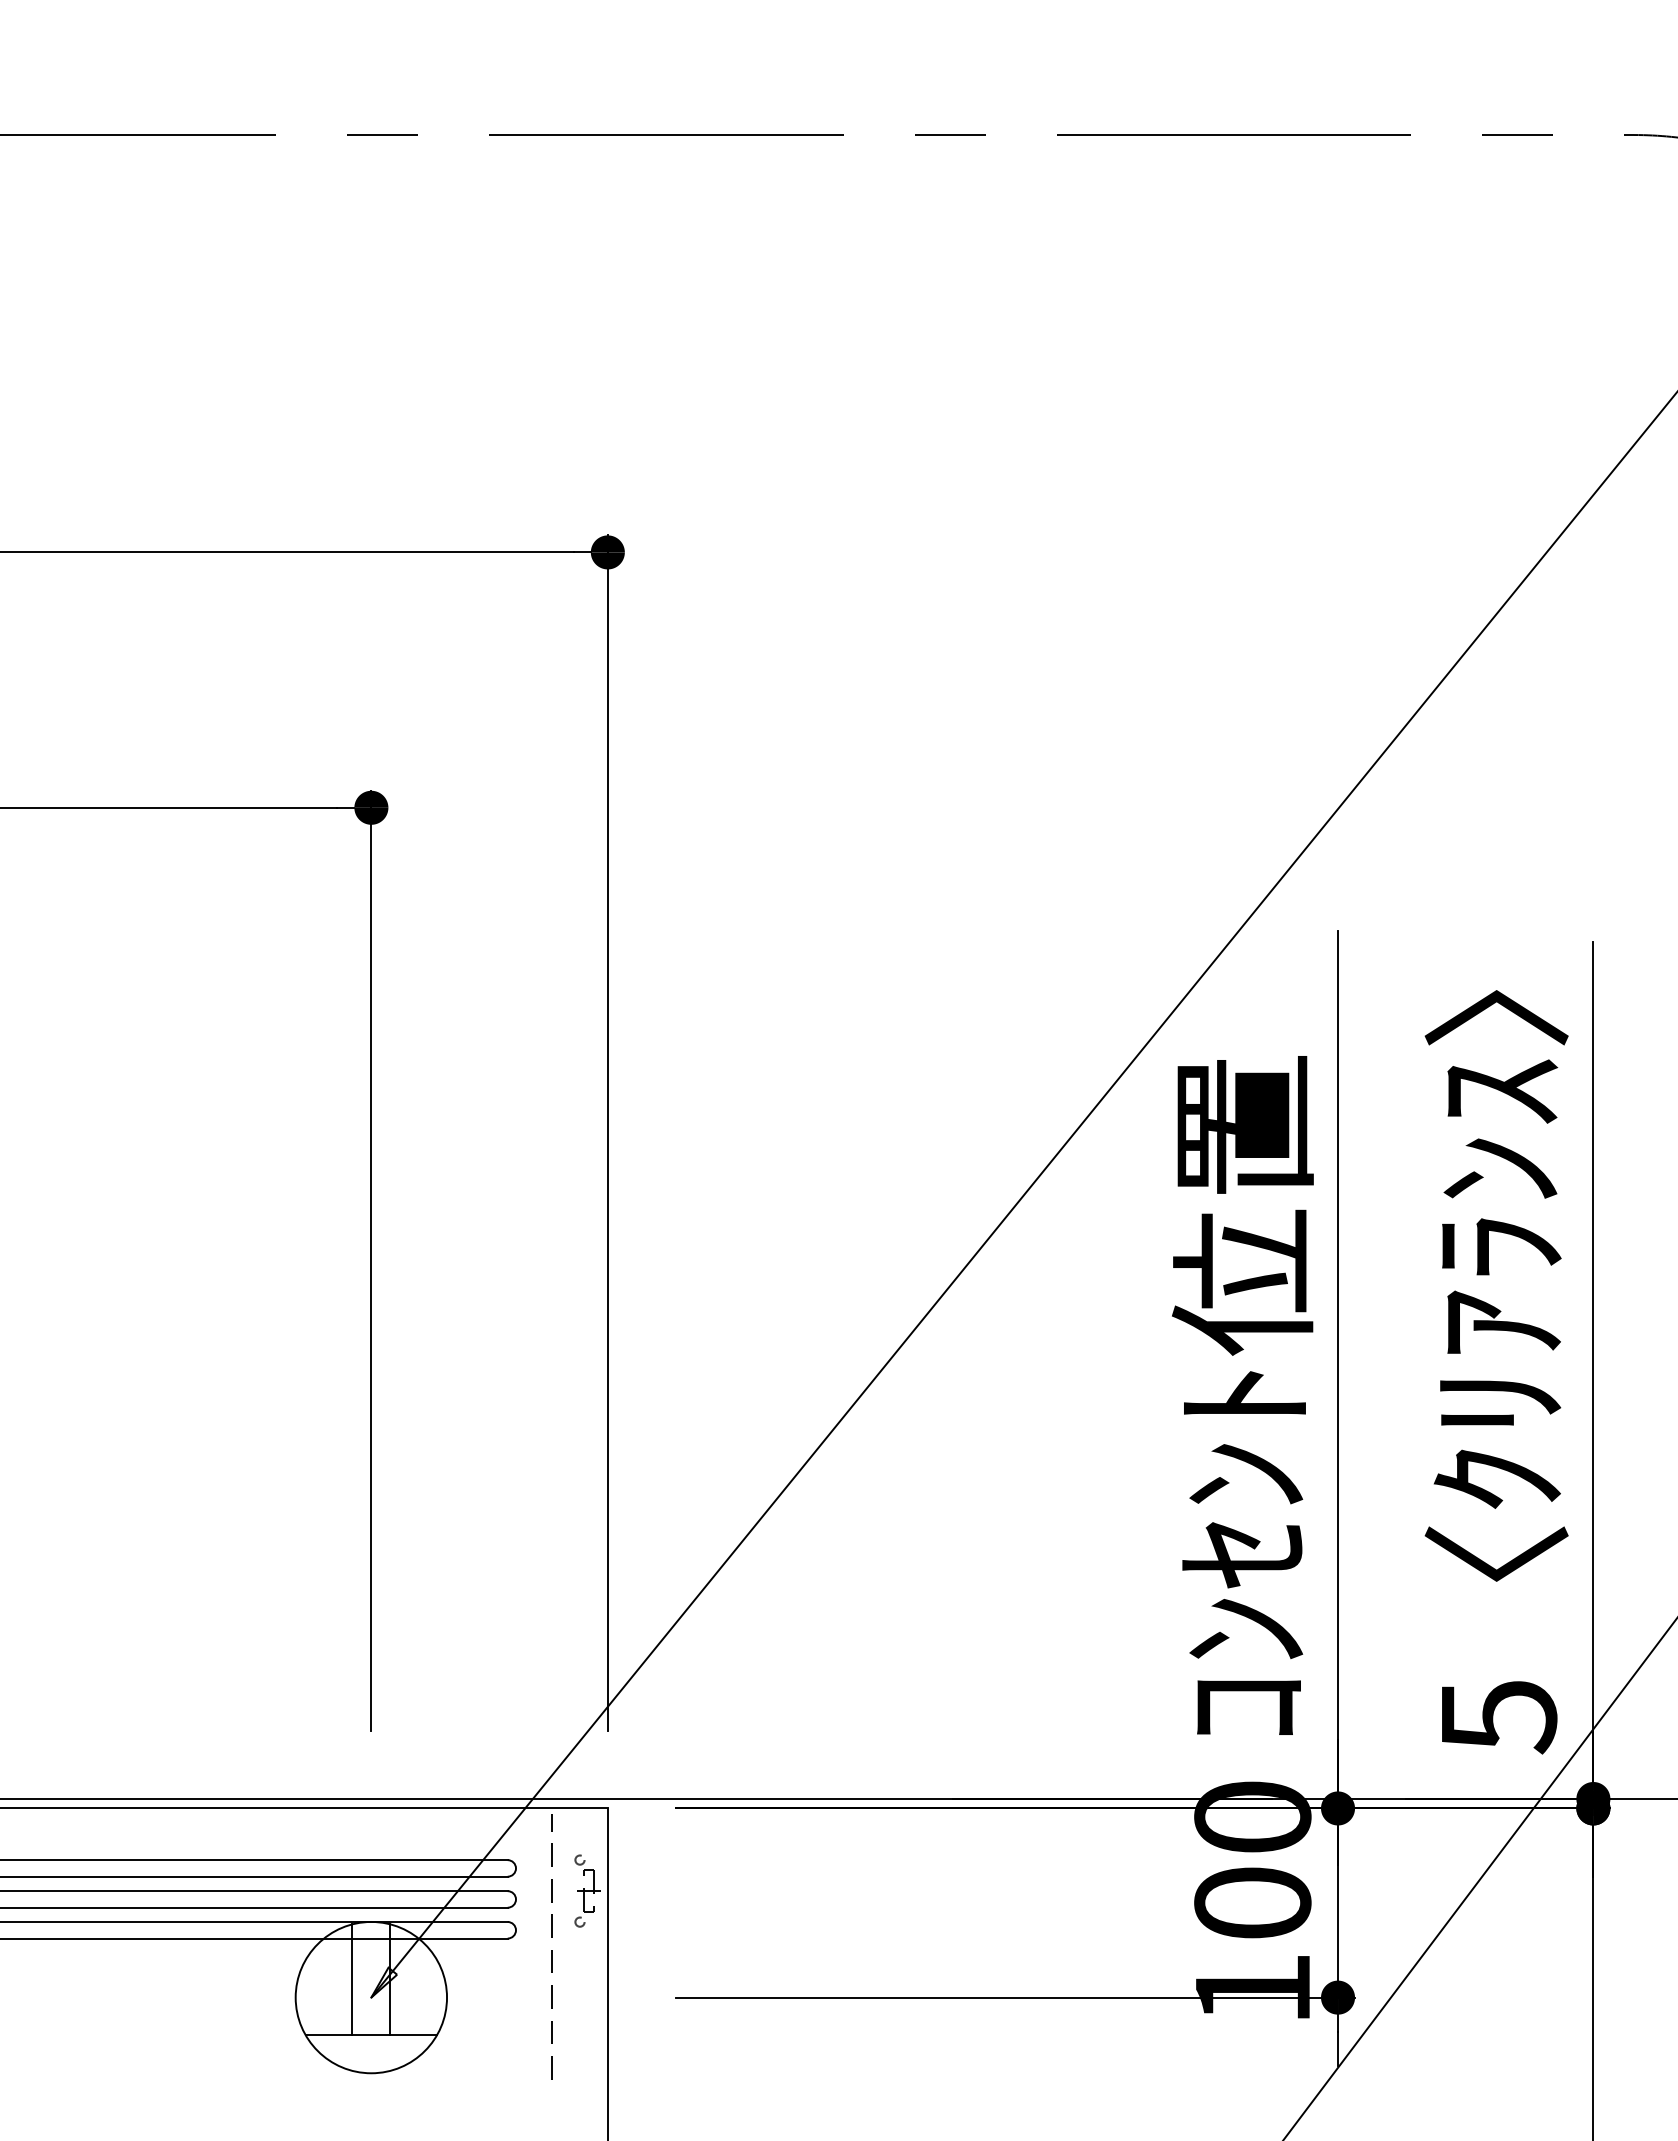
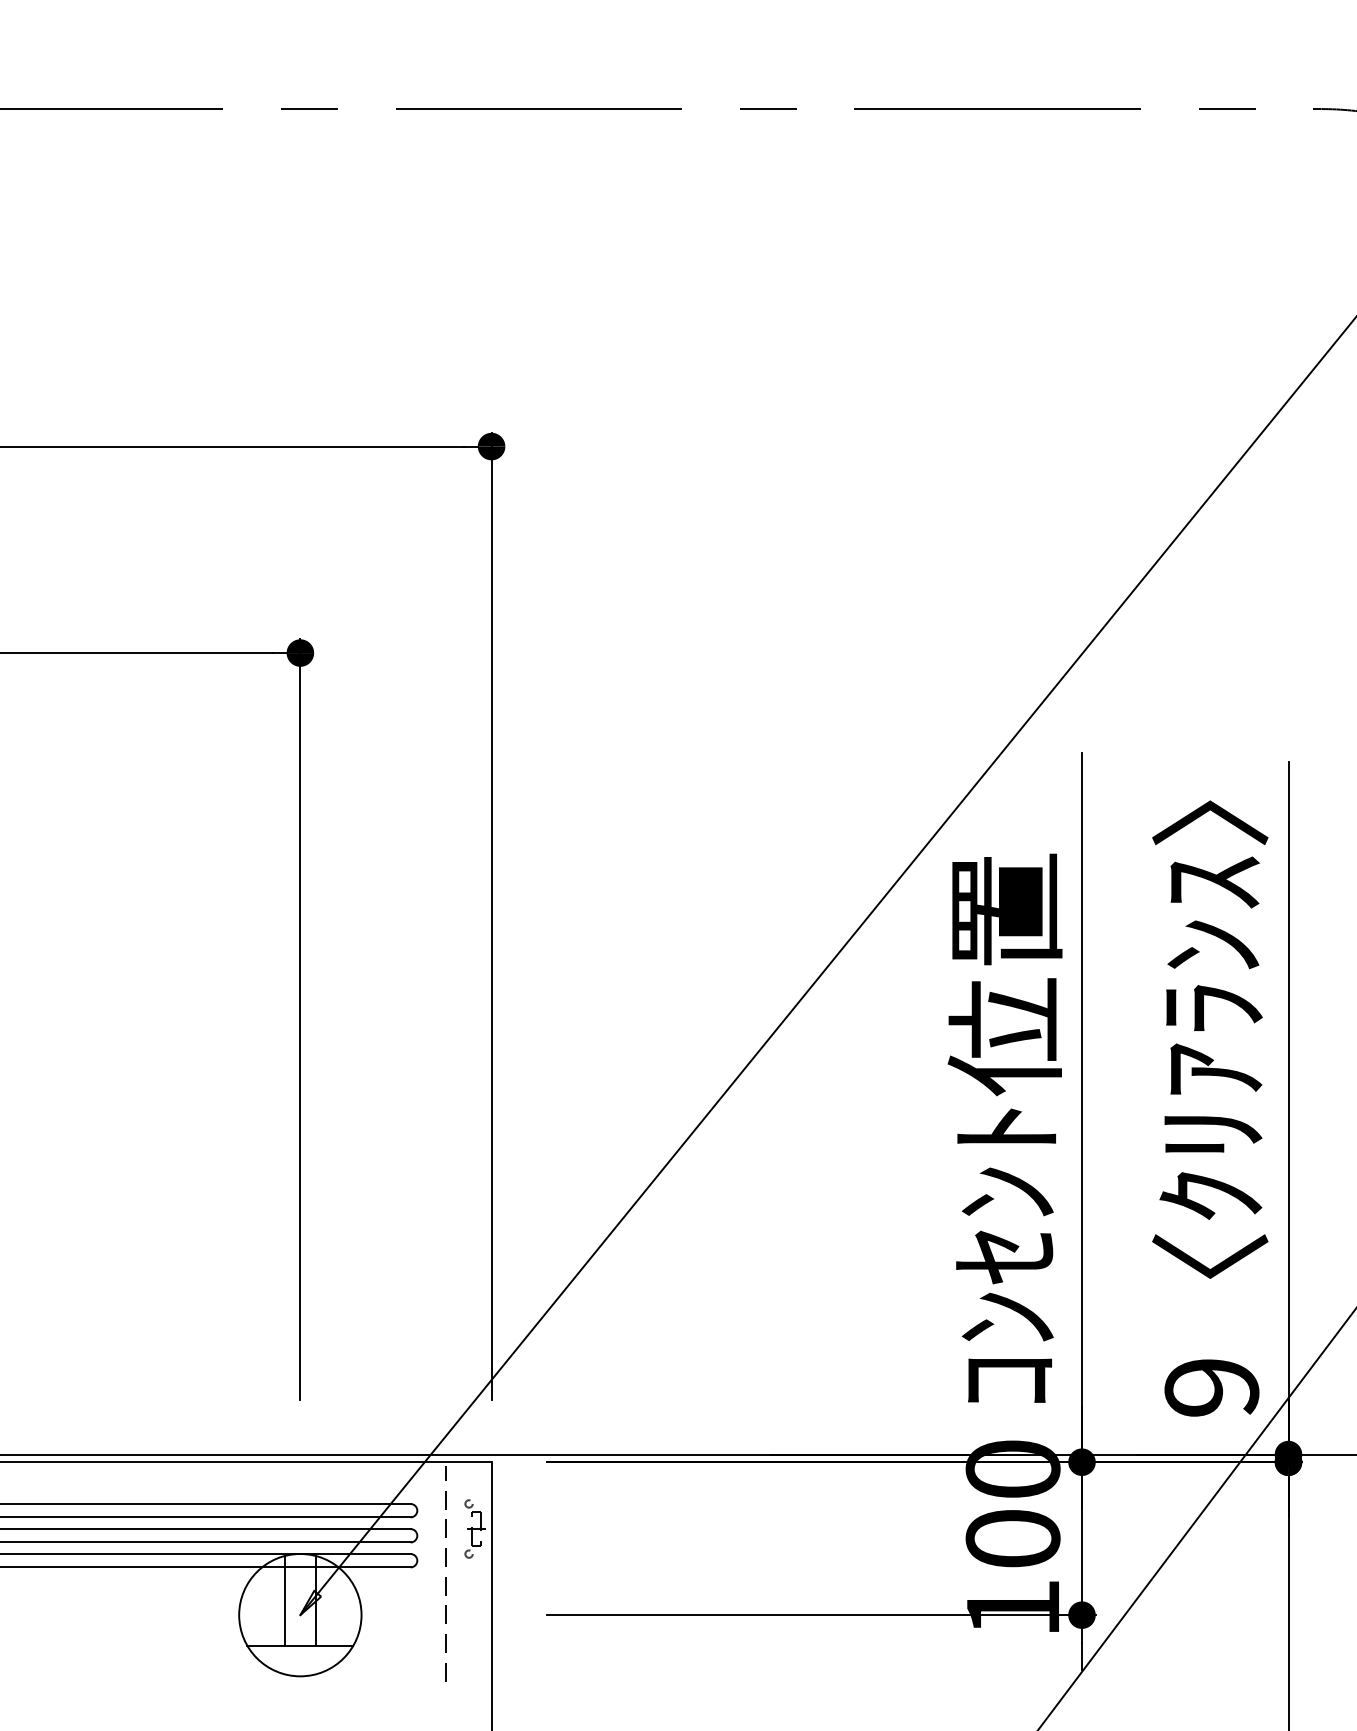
text: (1498, 1717) -> (1211, 1388), 5 -> 9

